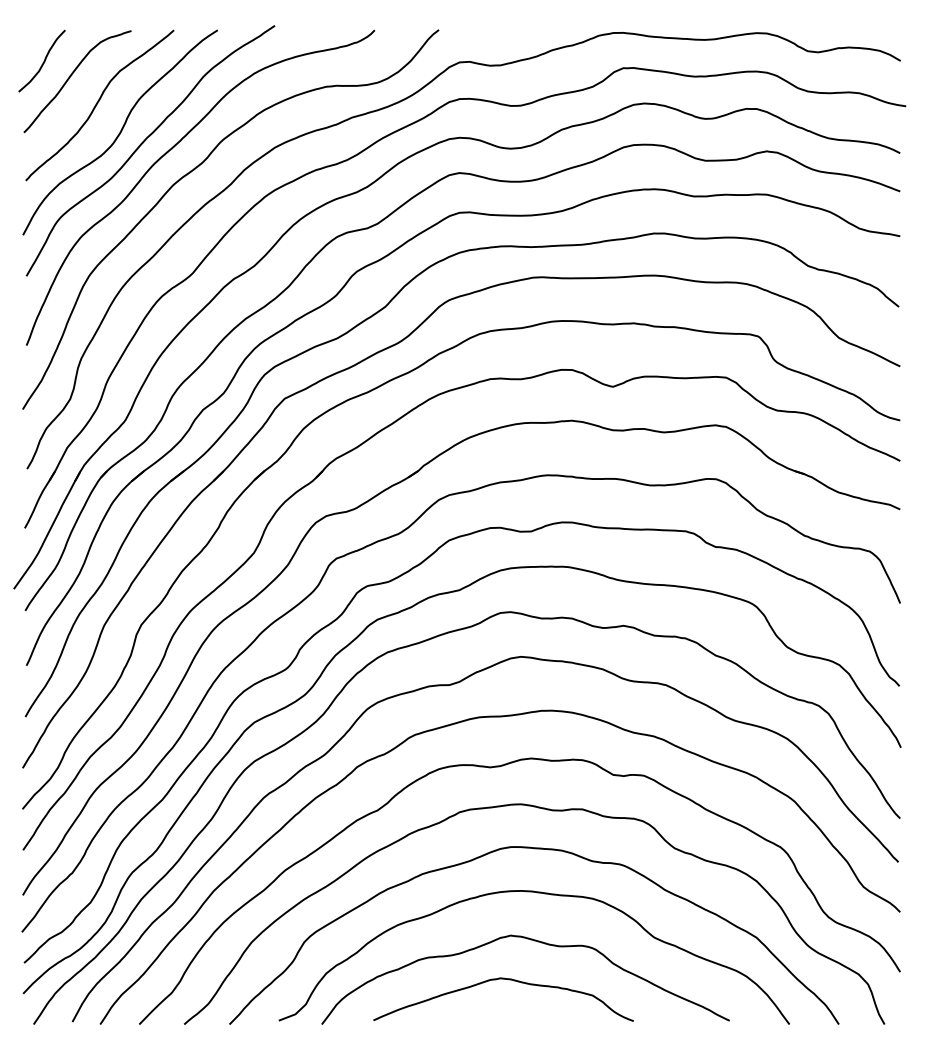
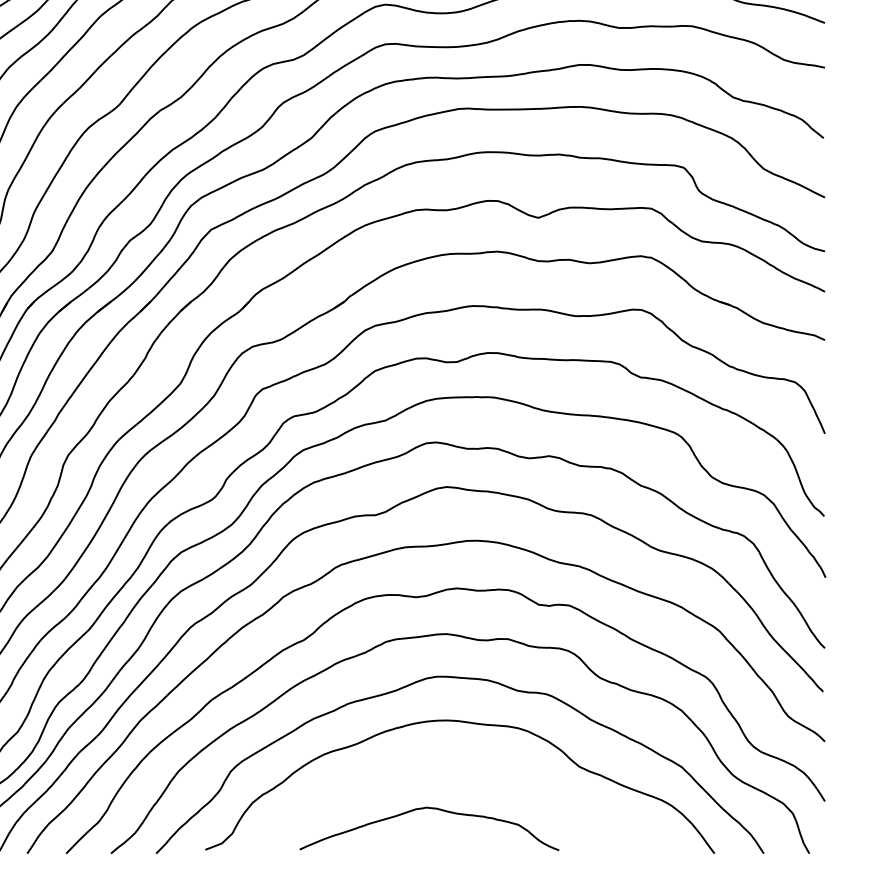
curve: (537, 942) -> (463, 771), removed

